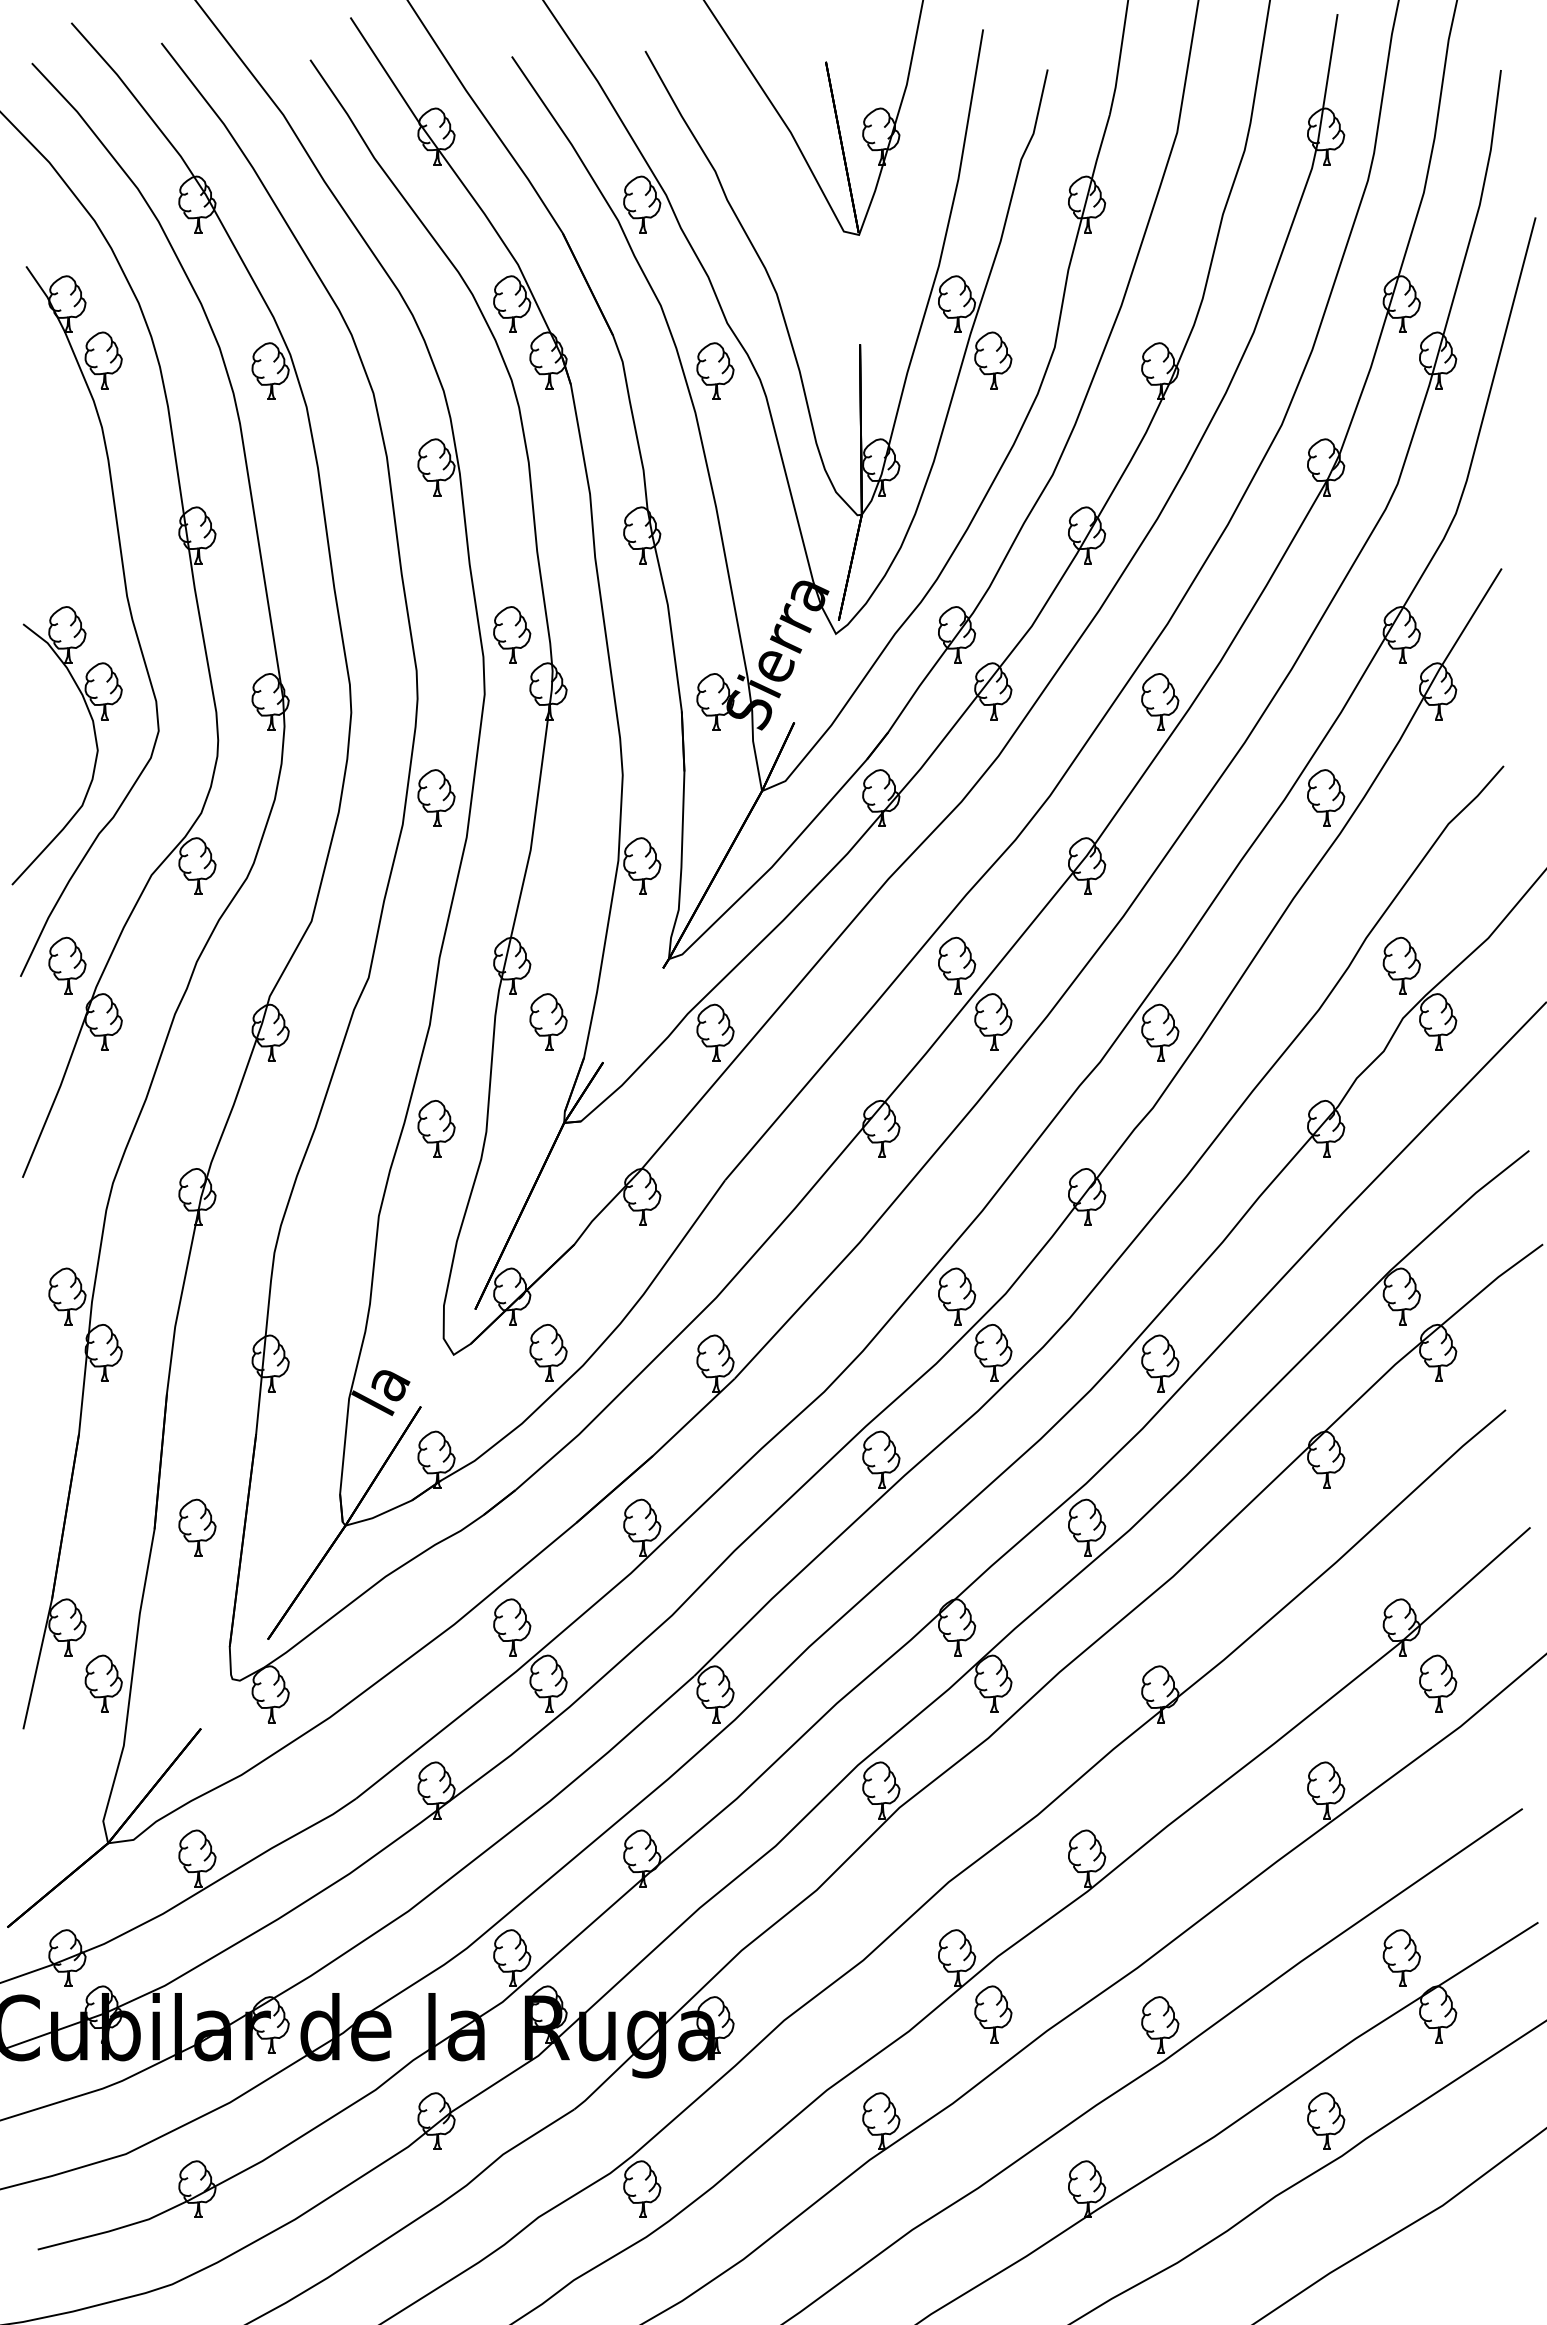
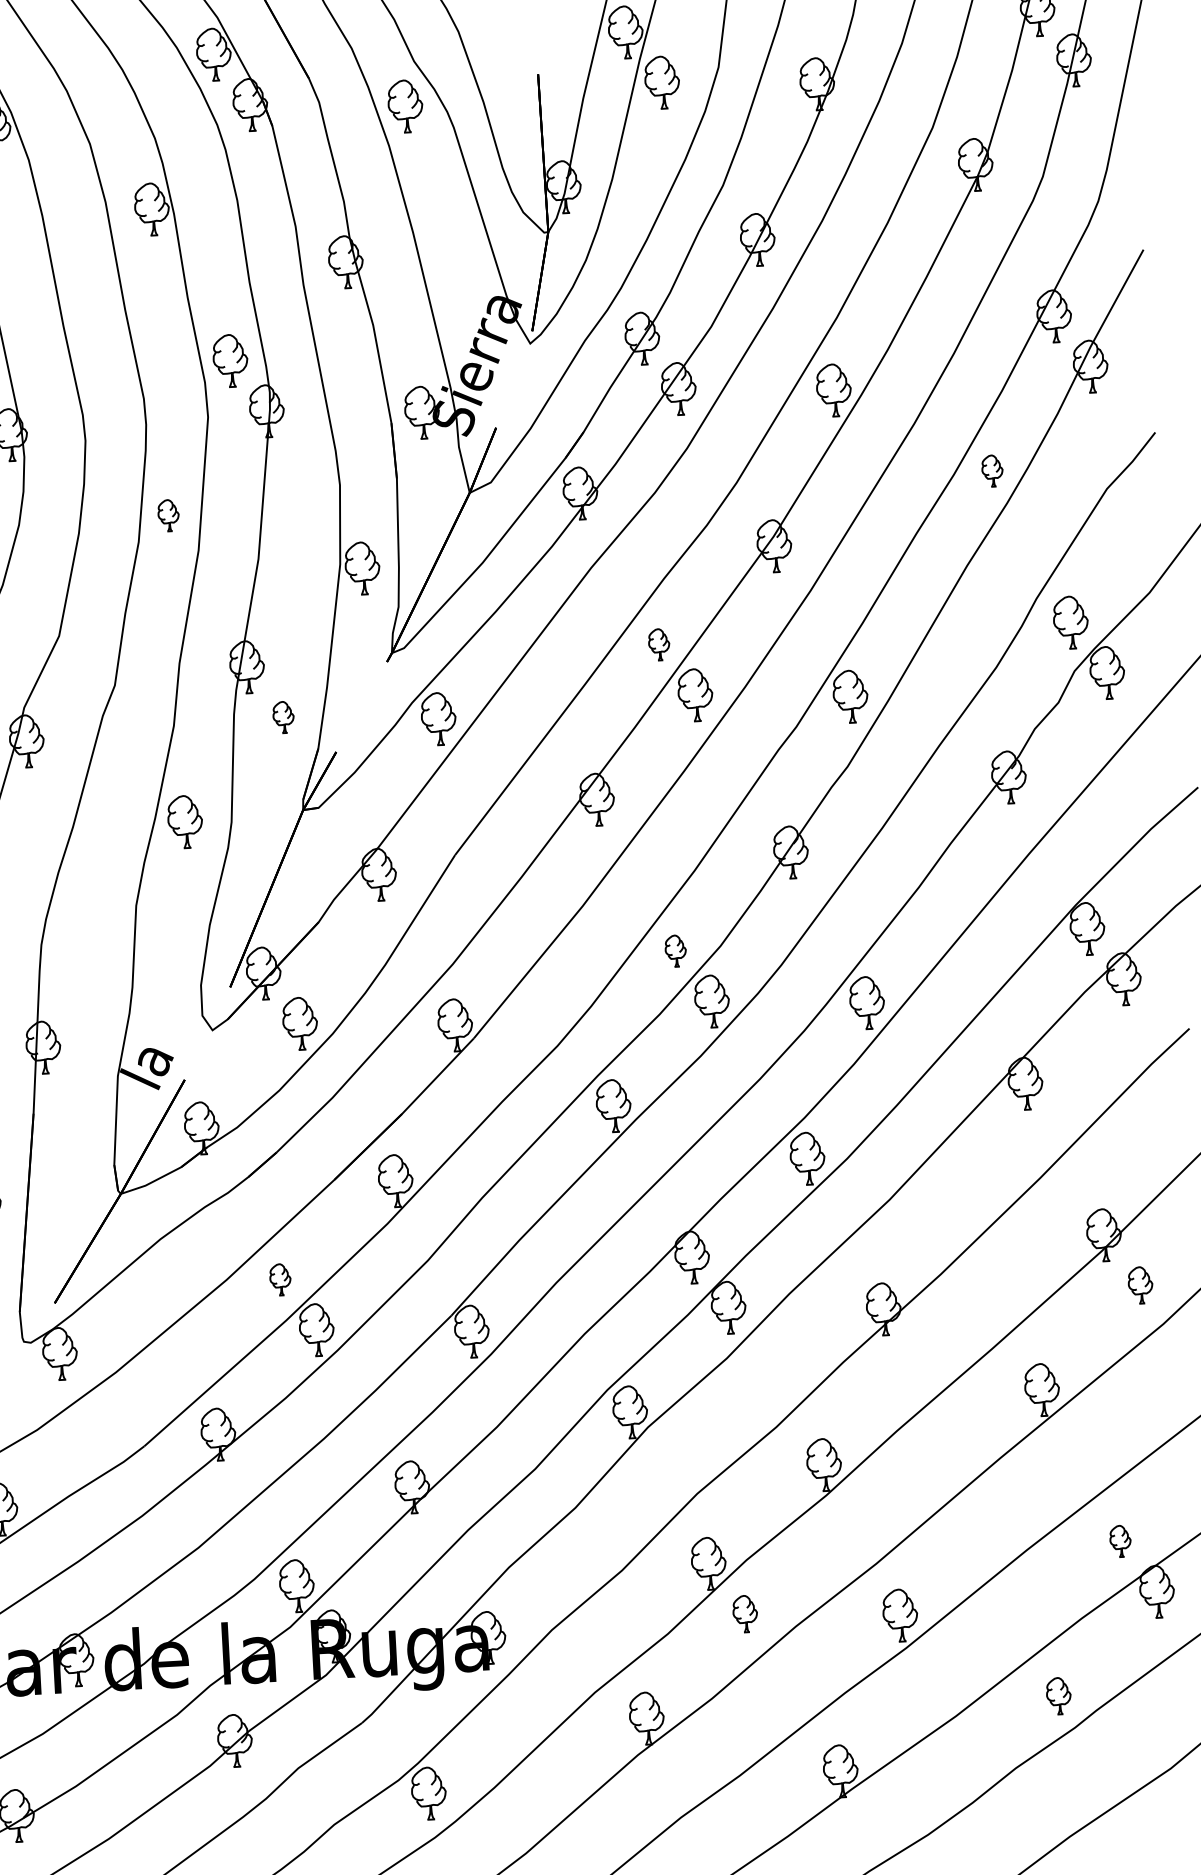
part: (436, 797) -> (168, 515), size x0.6
part: (1326, 797) -> (992, 470), size x0.6
part: (957, 965) -> (659, 644), size x0.6
part: (548, 1021) -> (283, 716), size x0.6
part: (957, 1296) -> (676, 951), size x0.6
part: (512, 1627) -> (280, 1279), size x0.6
part: (1438, 1683) -> (1140, 1285), size x0.7
part: (1401, 1957) -> (1120, 1540), size x0.6
part: (993, 2014) -> (745, 1614), size x0.7
part: (1326, 2120) -> (1059, 1695), size x0.7

